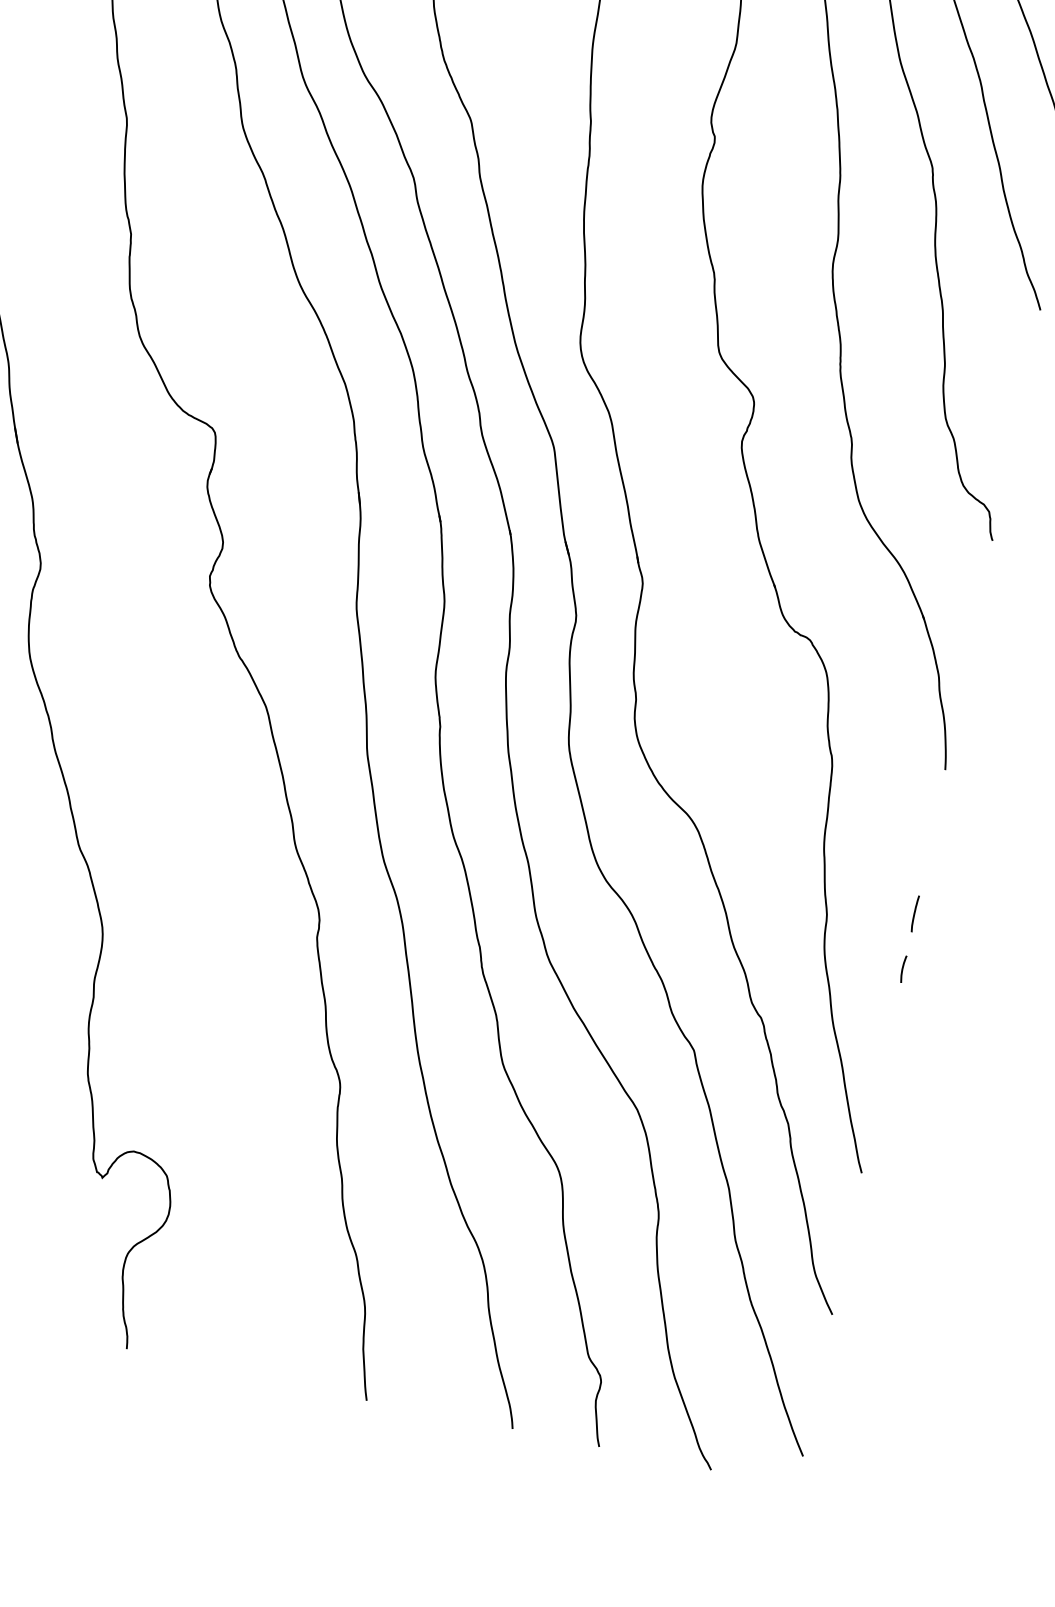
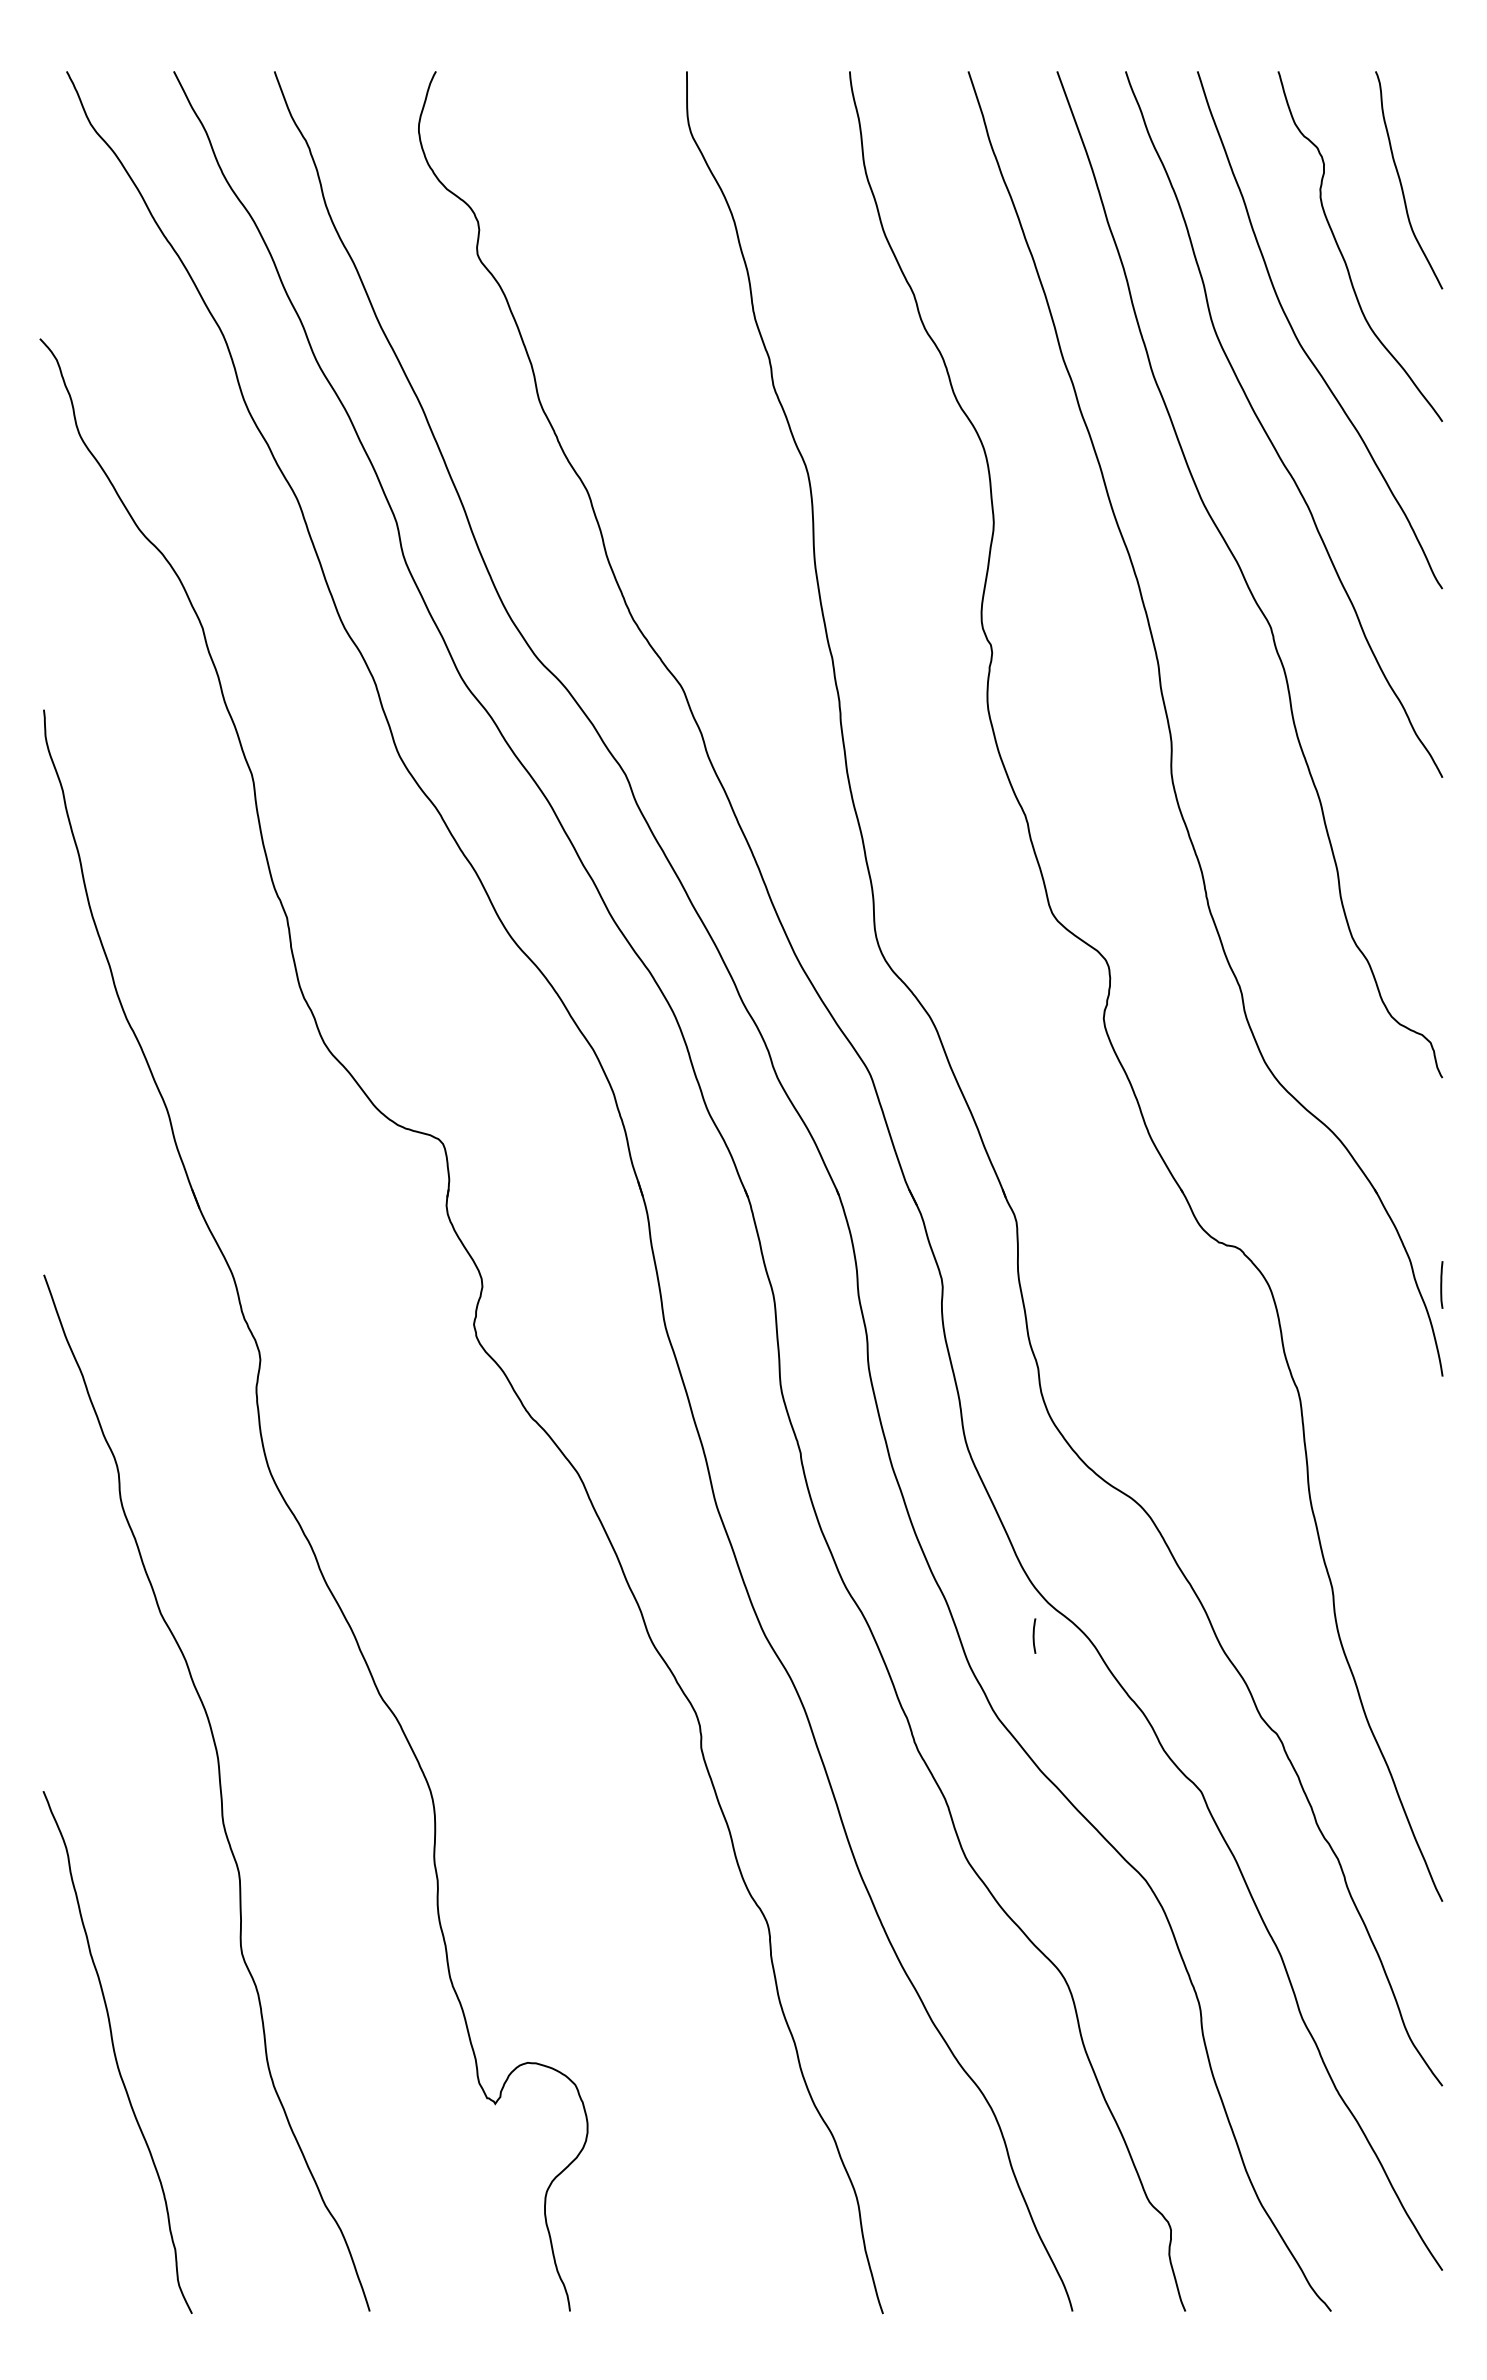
line: (914, 913) -> (1441, 1284), moved
curve: (903, 968) -> (1034, 1635), moved

